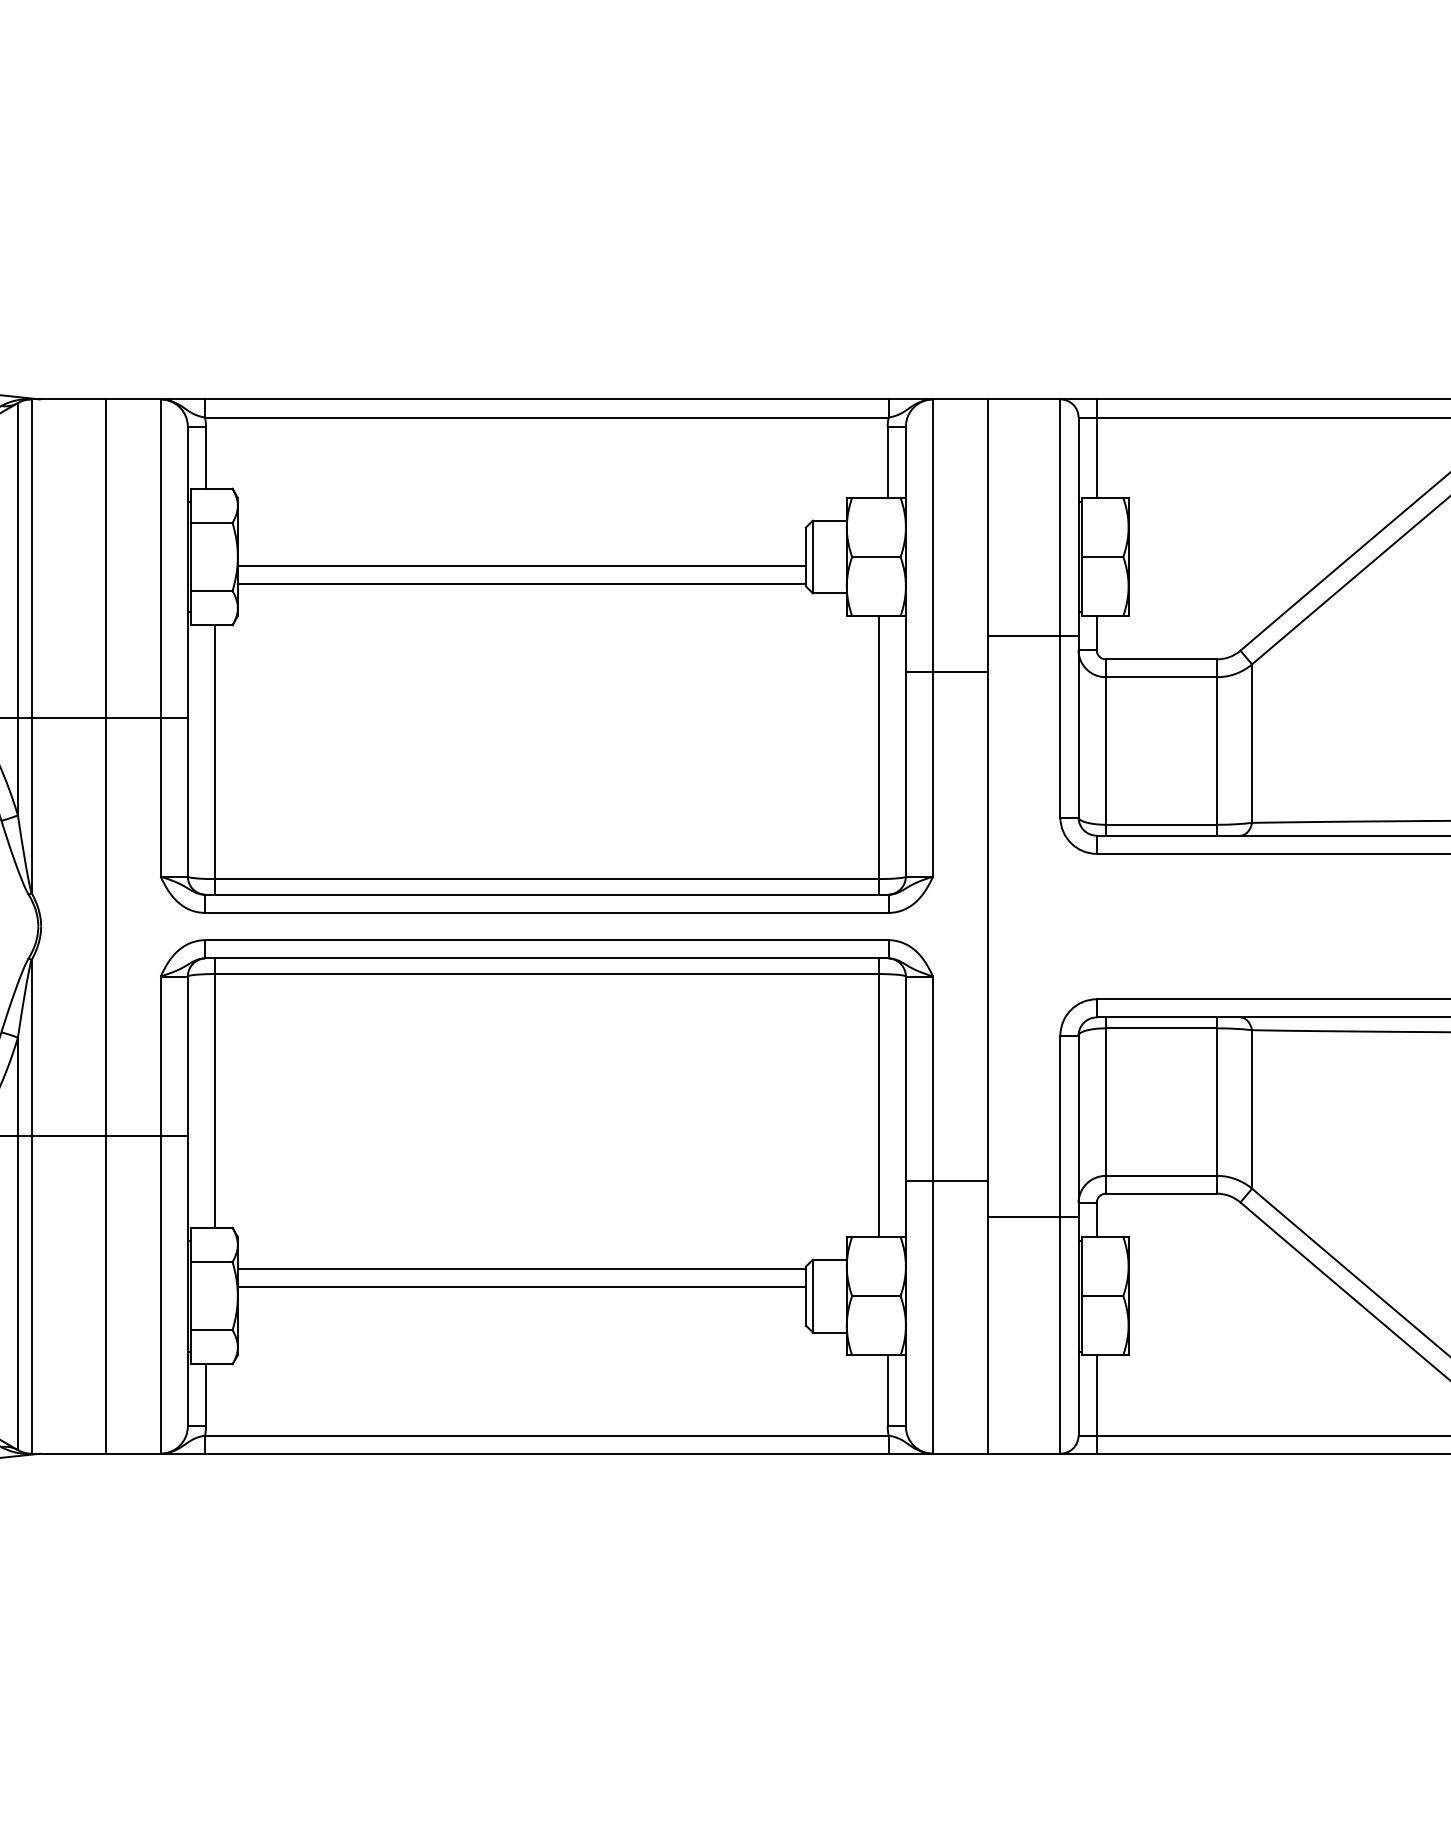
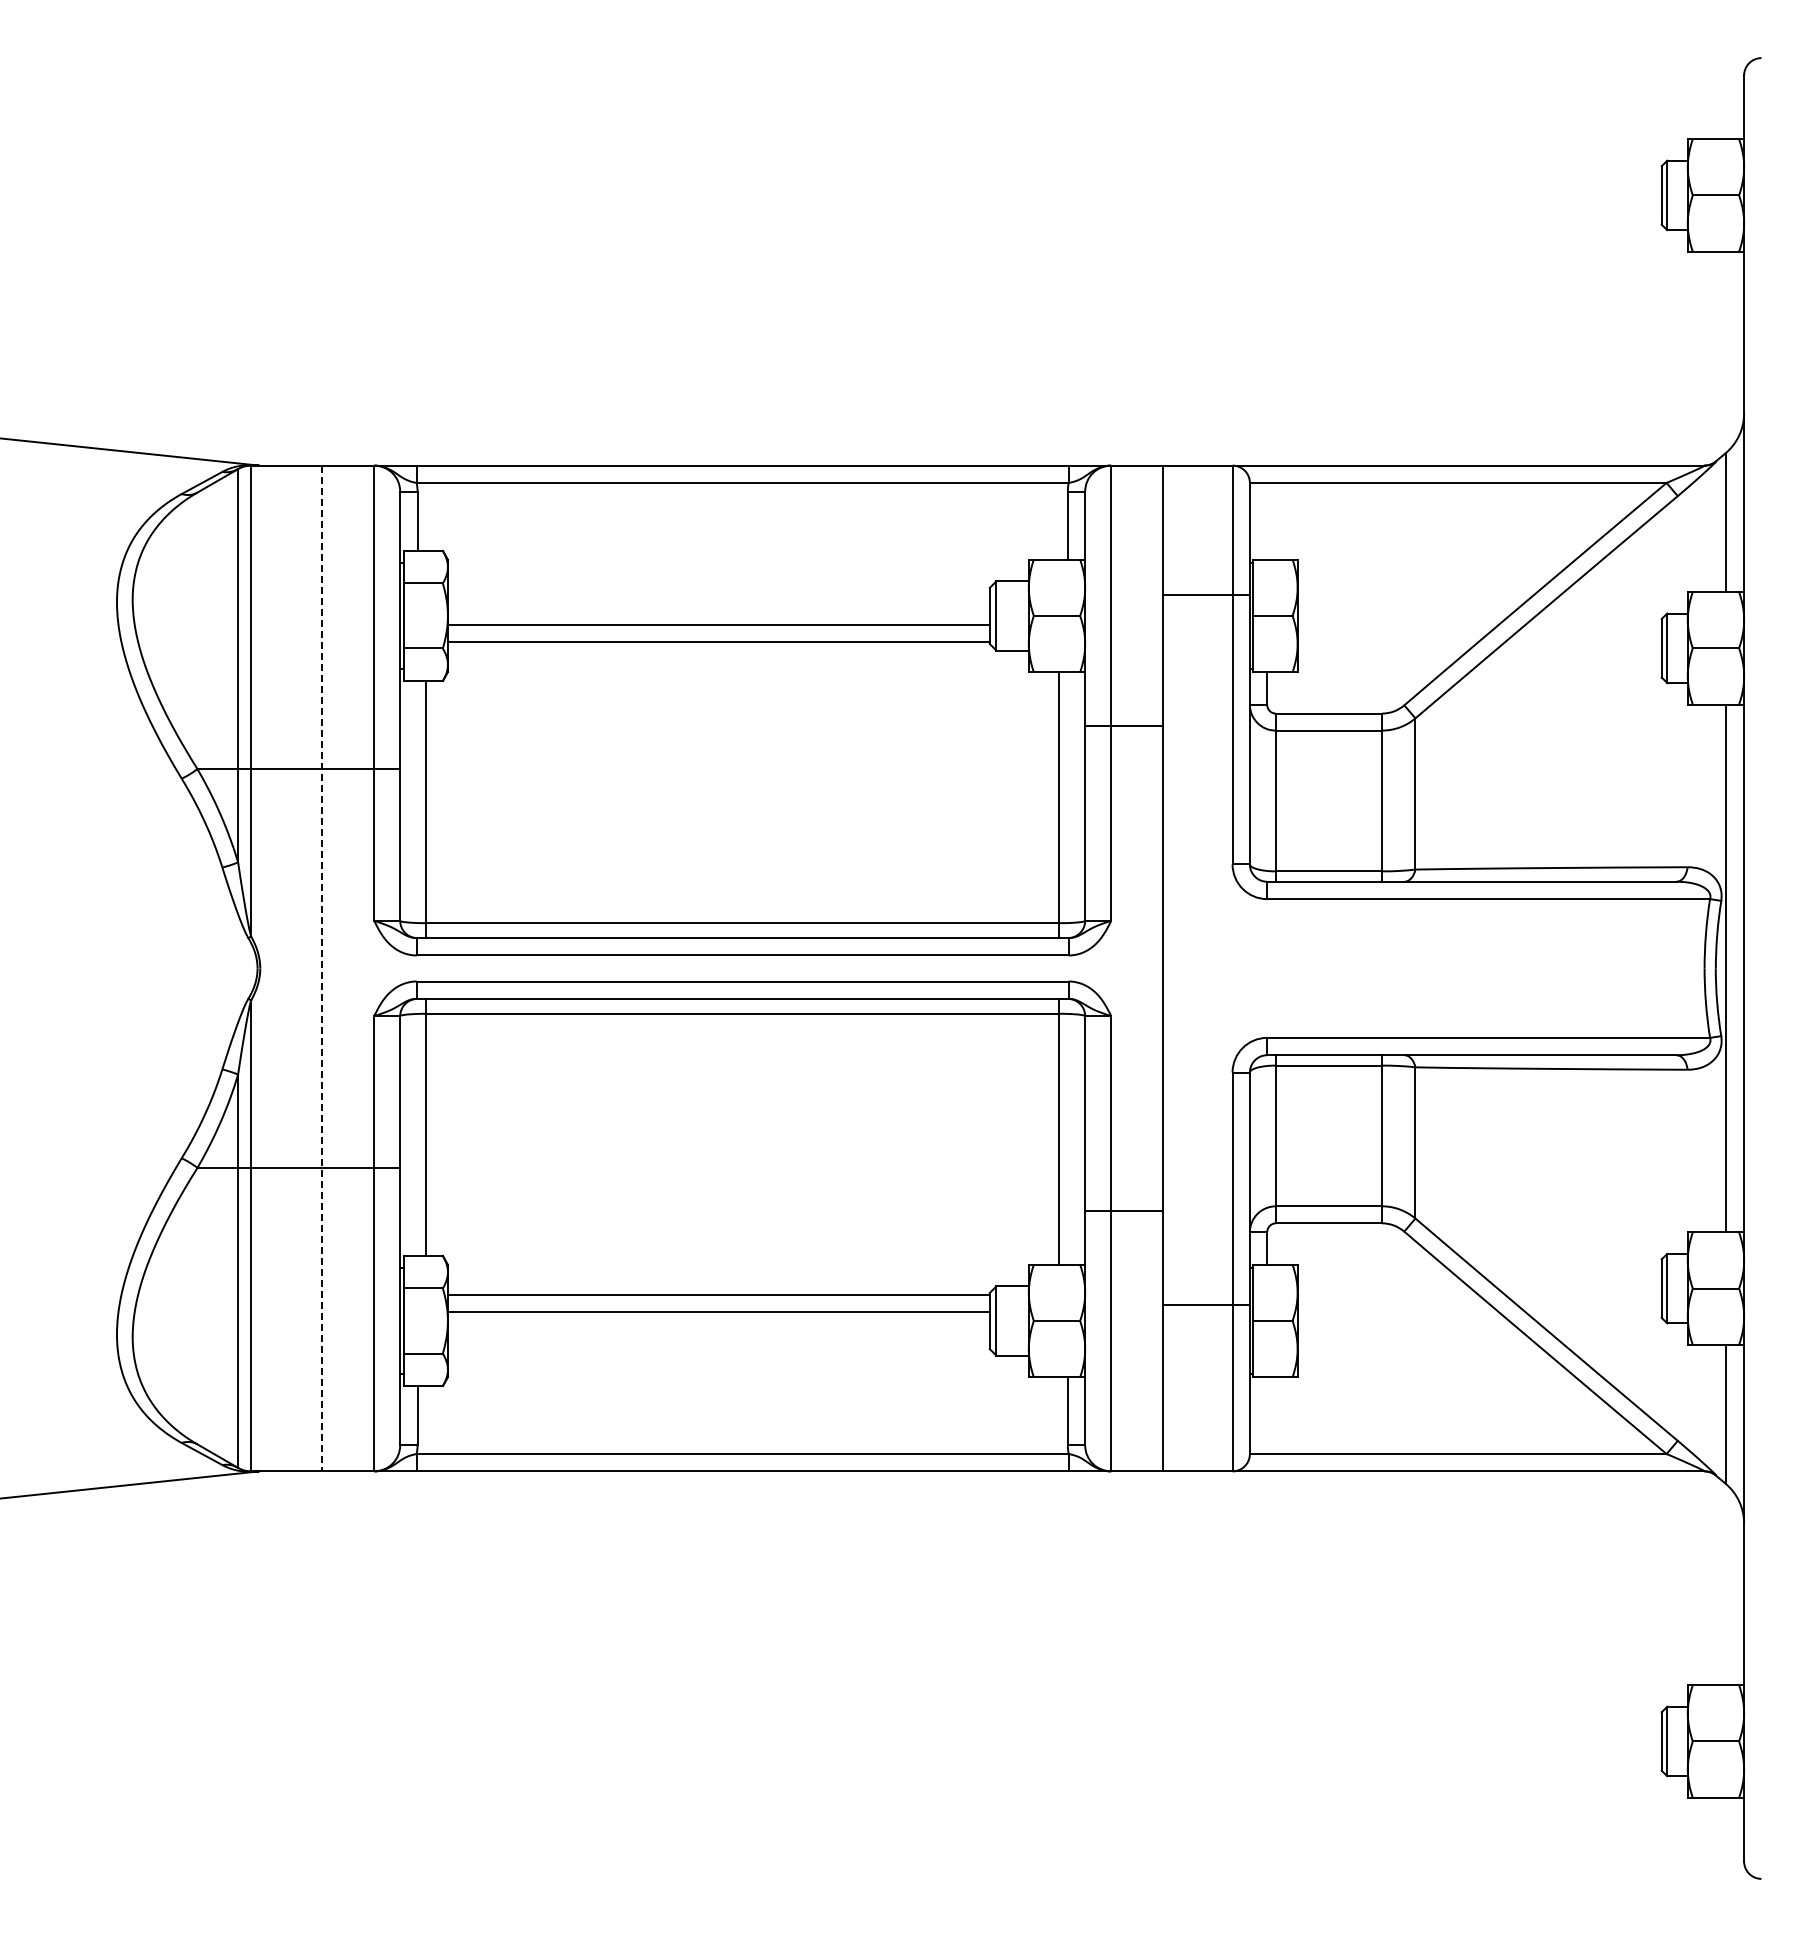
line: (1097, 448) -> (1267, 512), removed
line: (1033, 636) -> (1206, 595), moved
line: (106, 926) -> (322, 968), solid -> dashed
line: (1033, 1216) -> (1206, 1304), moved
line: (1097, 1404) -> (1267, 1424), removed

